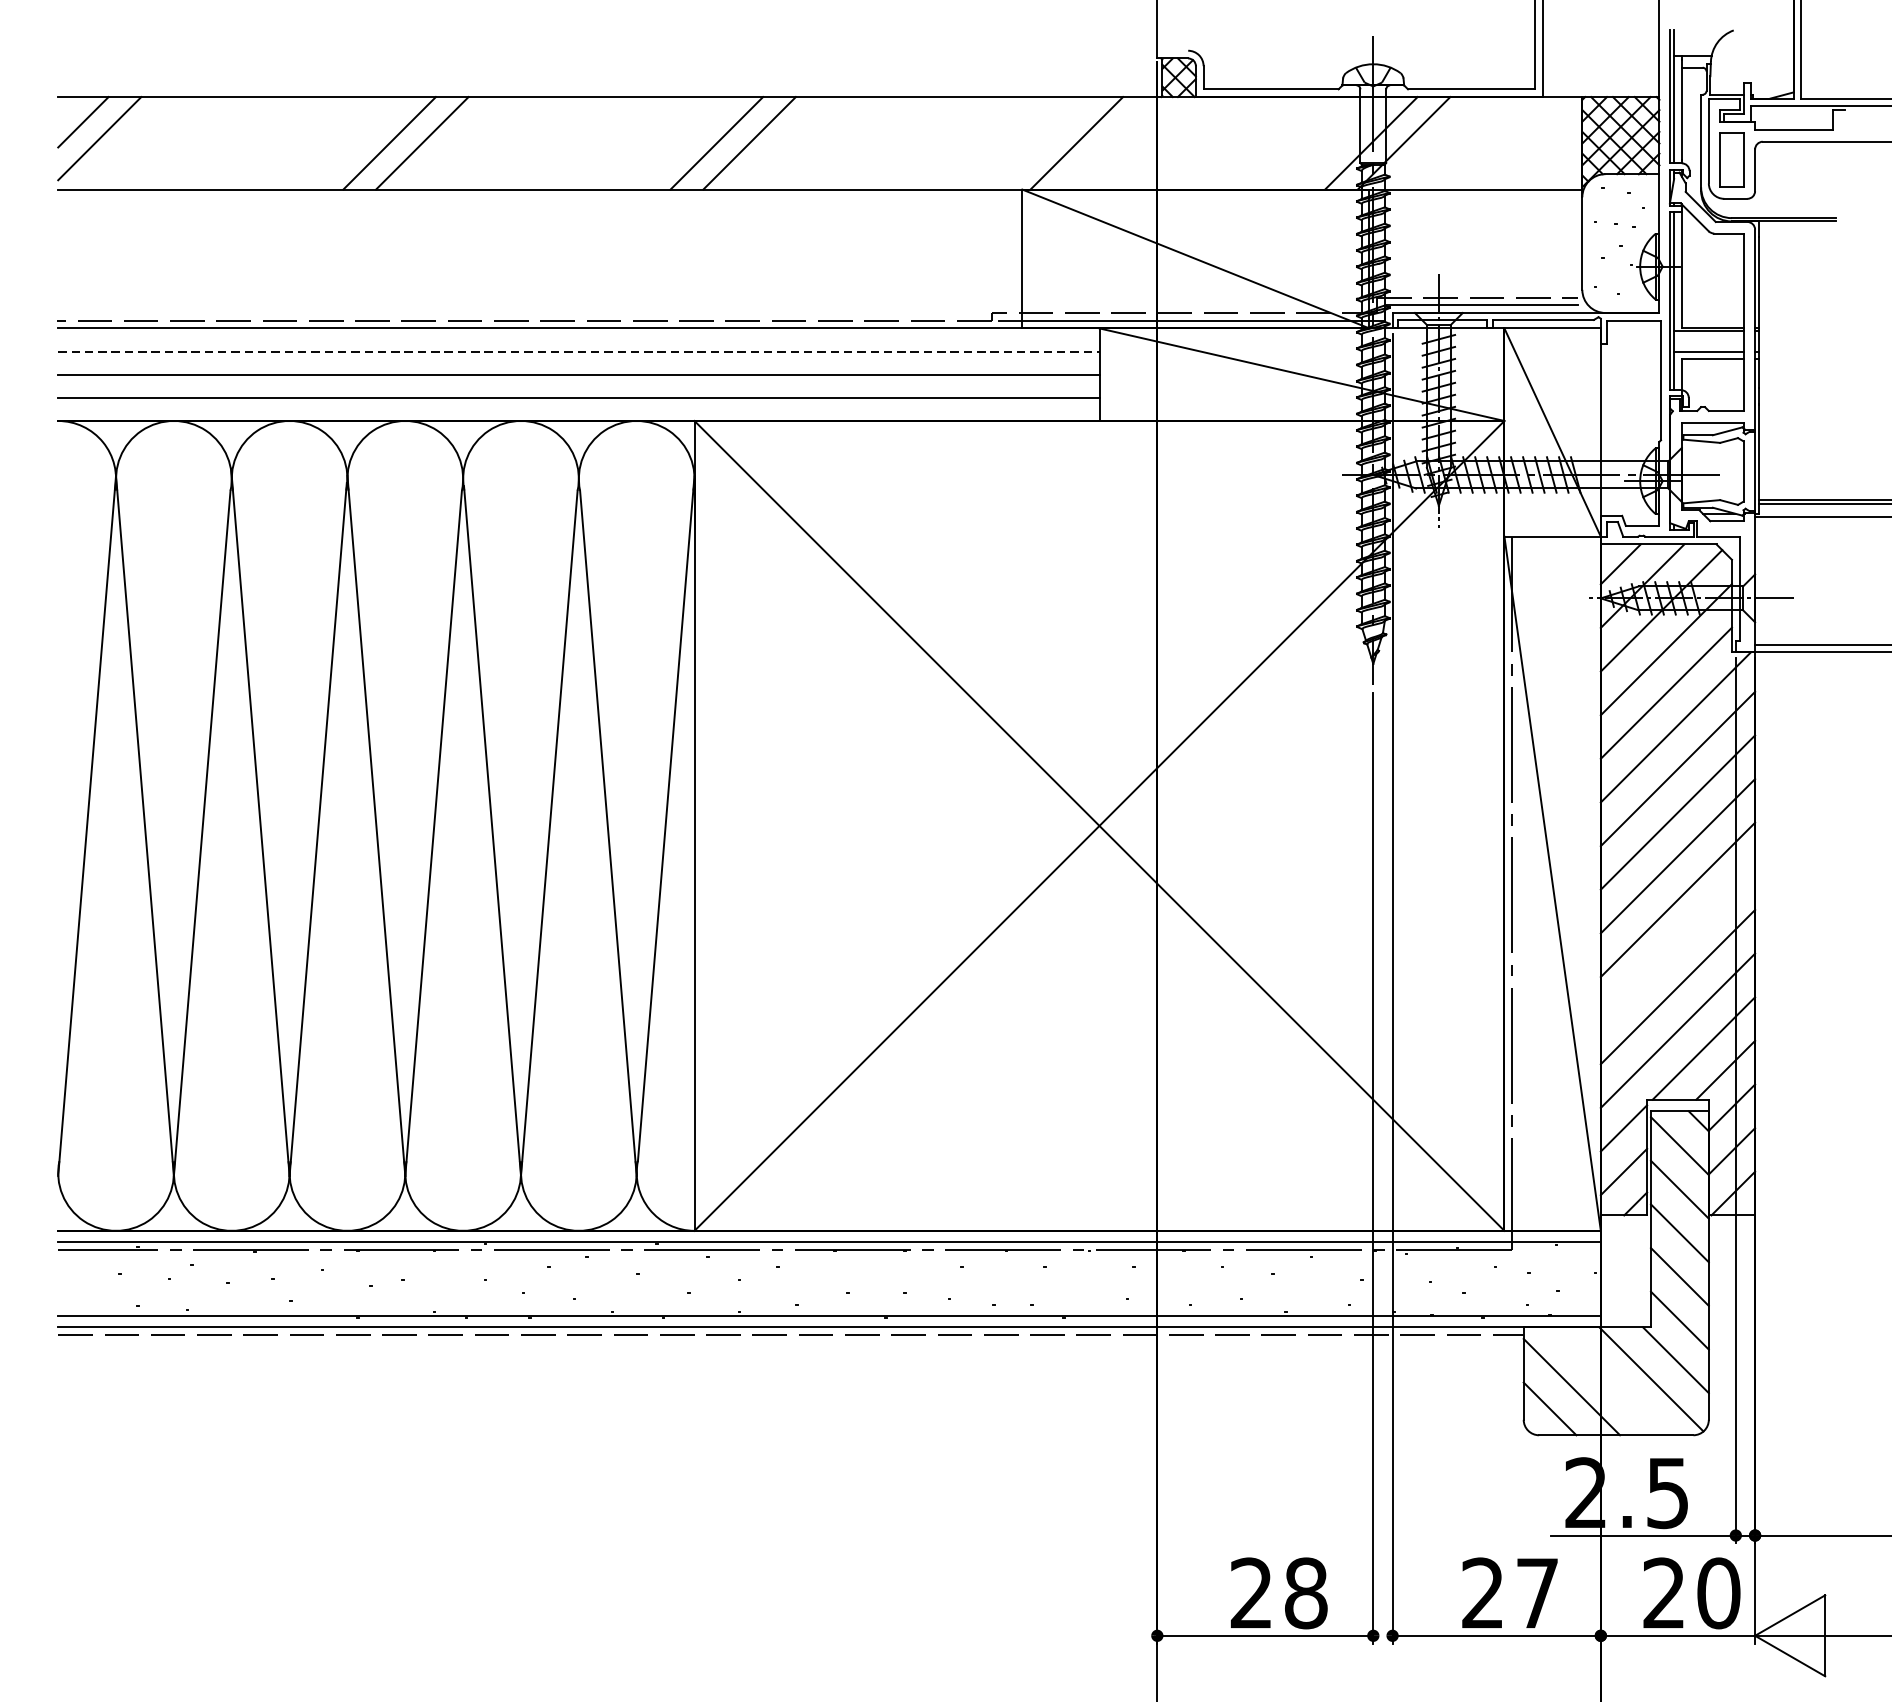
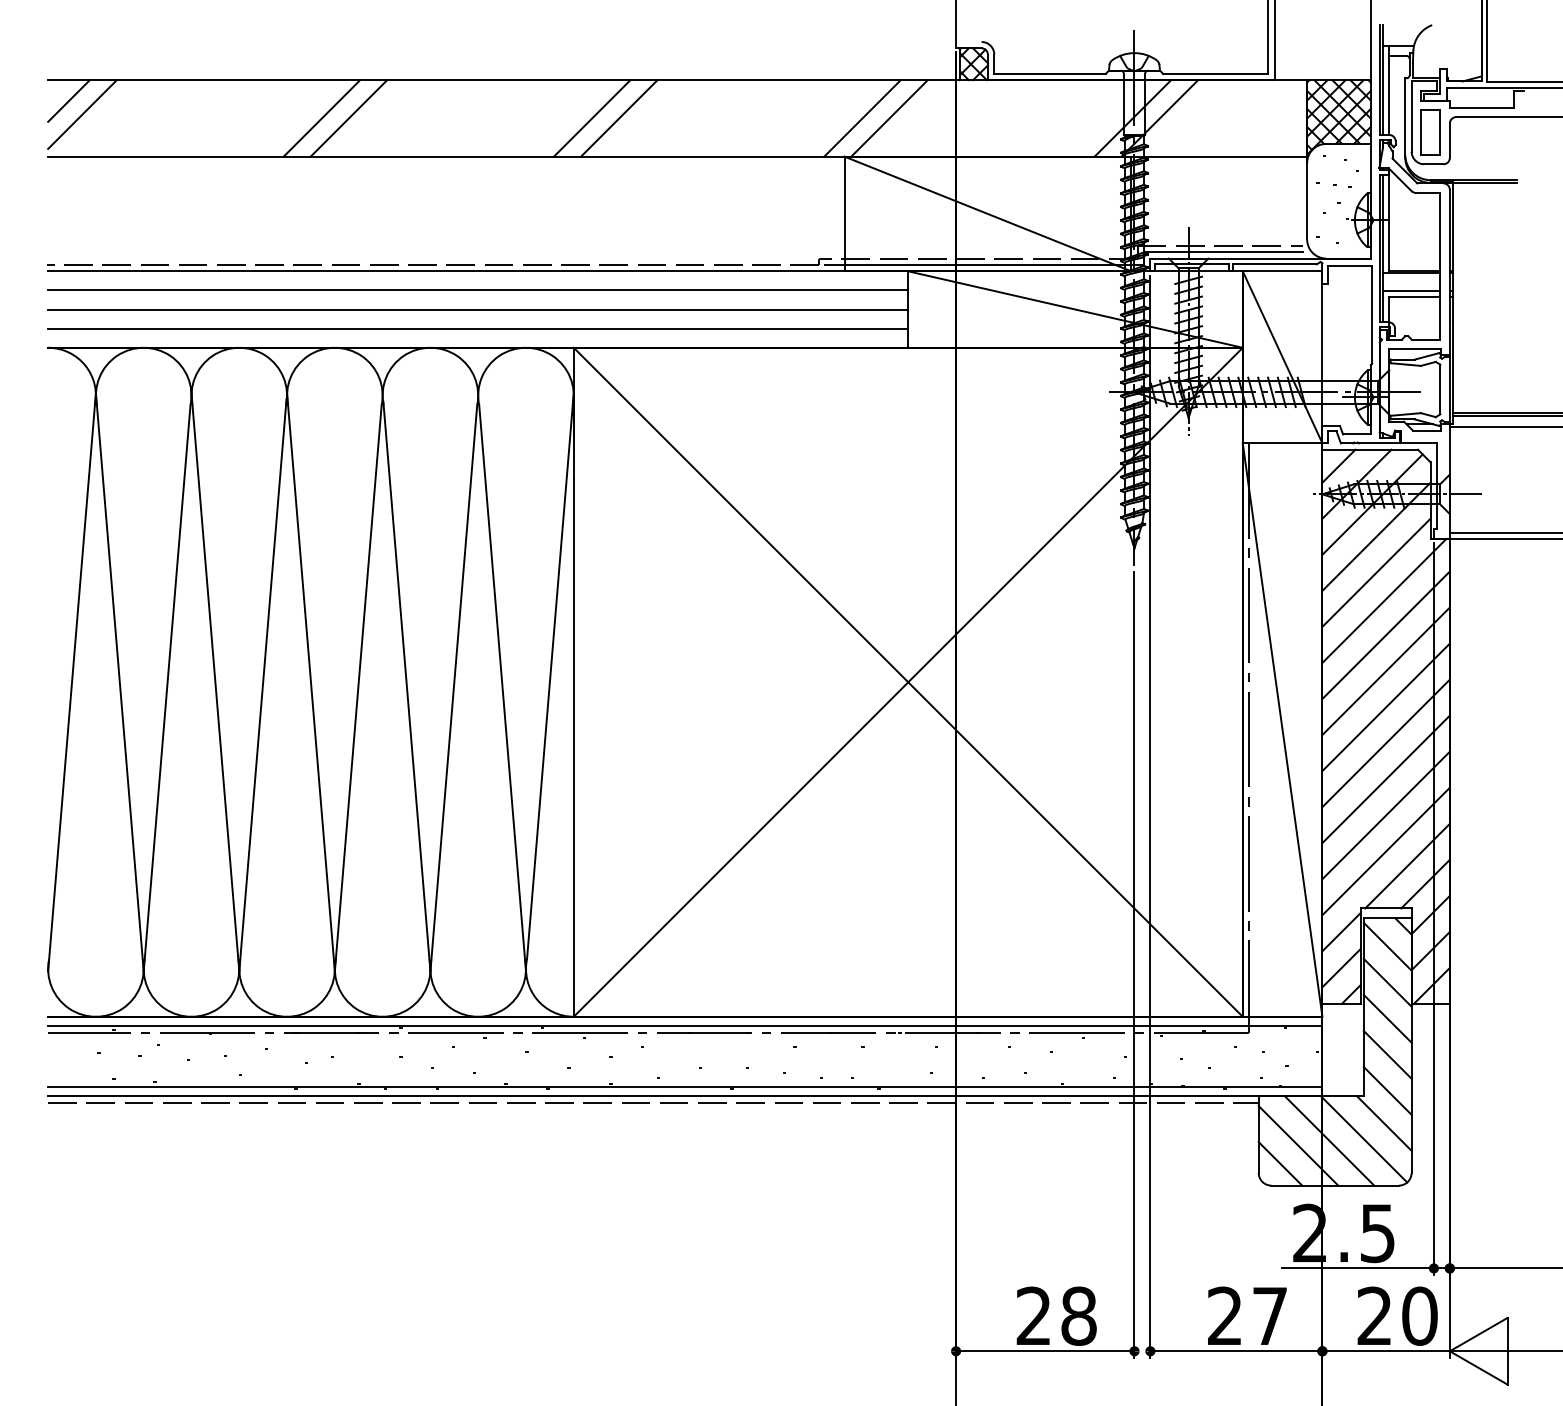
line: (1044, 143) -> (862, 118), added
line: (579, 351) -> (478, 290), dashed -> solid
line: (1677, 943) -> (1385, 779), added
line: (1609, 1380) -> (1329, 1140), added

